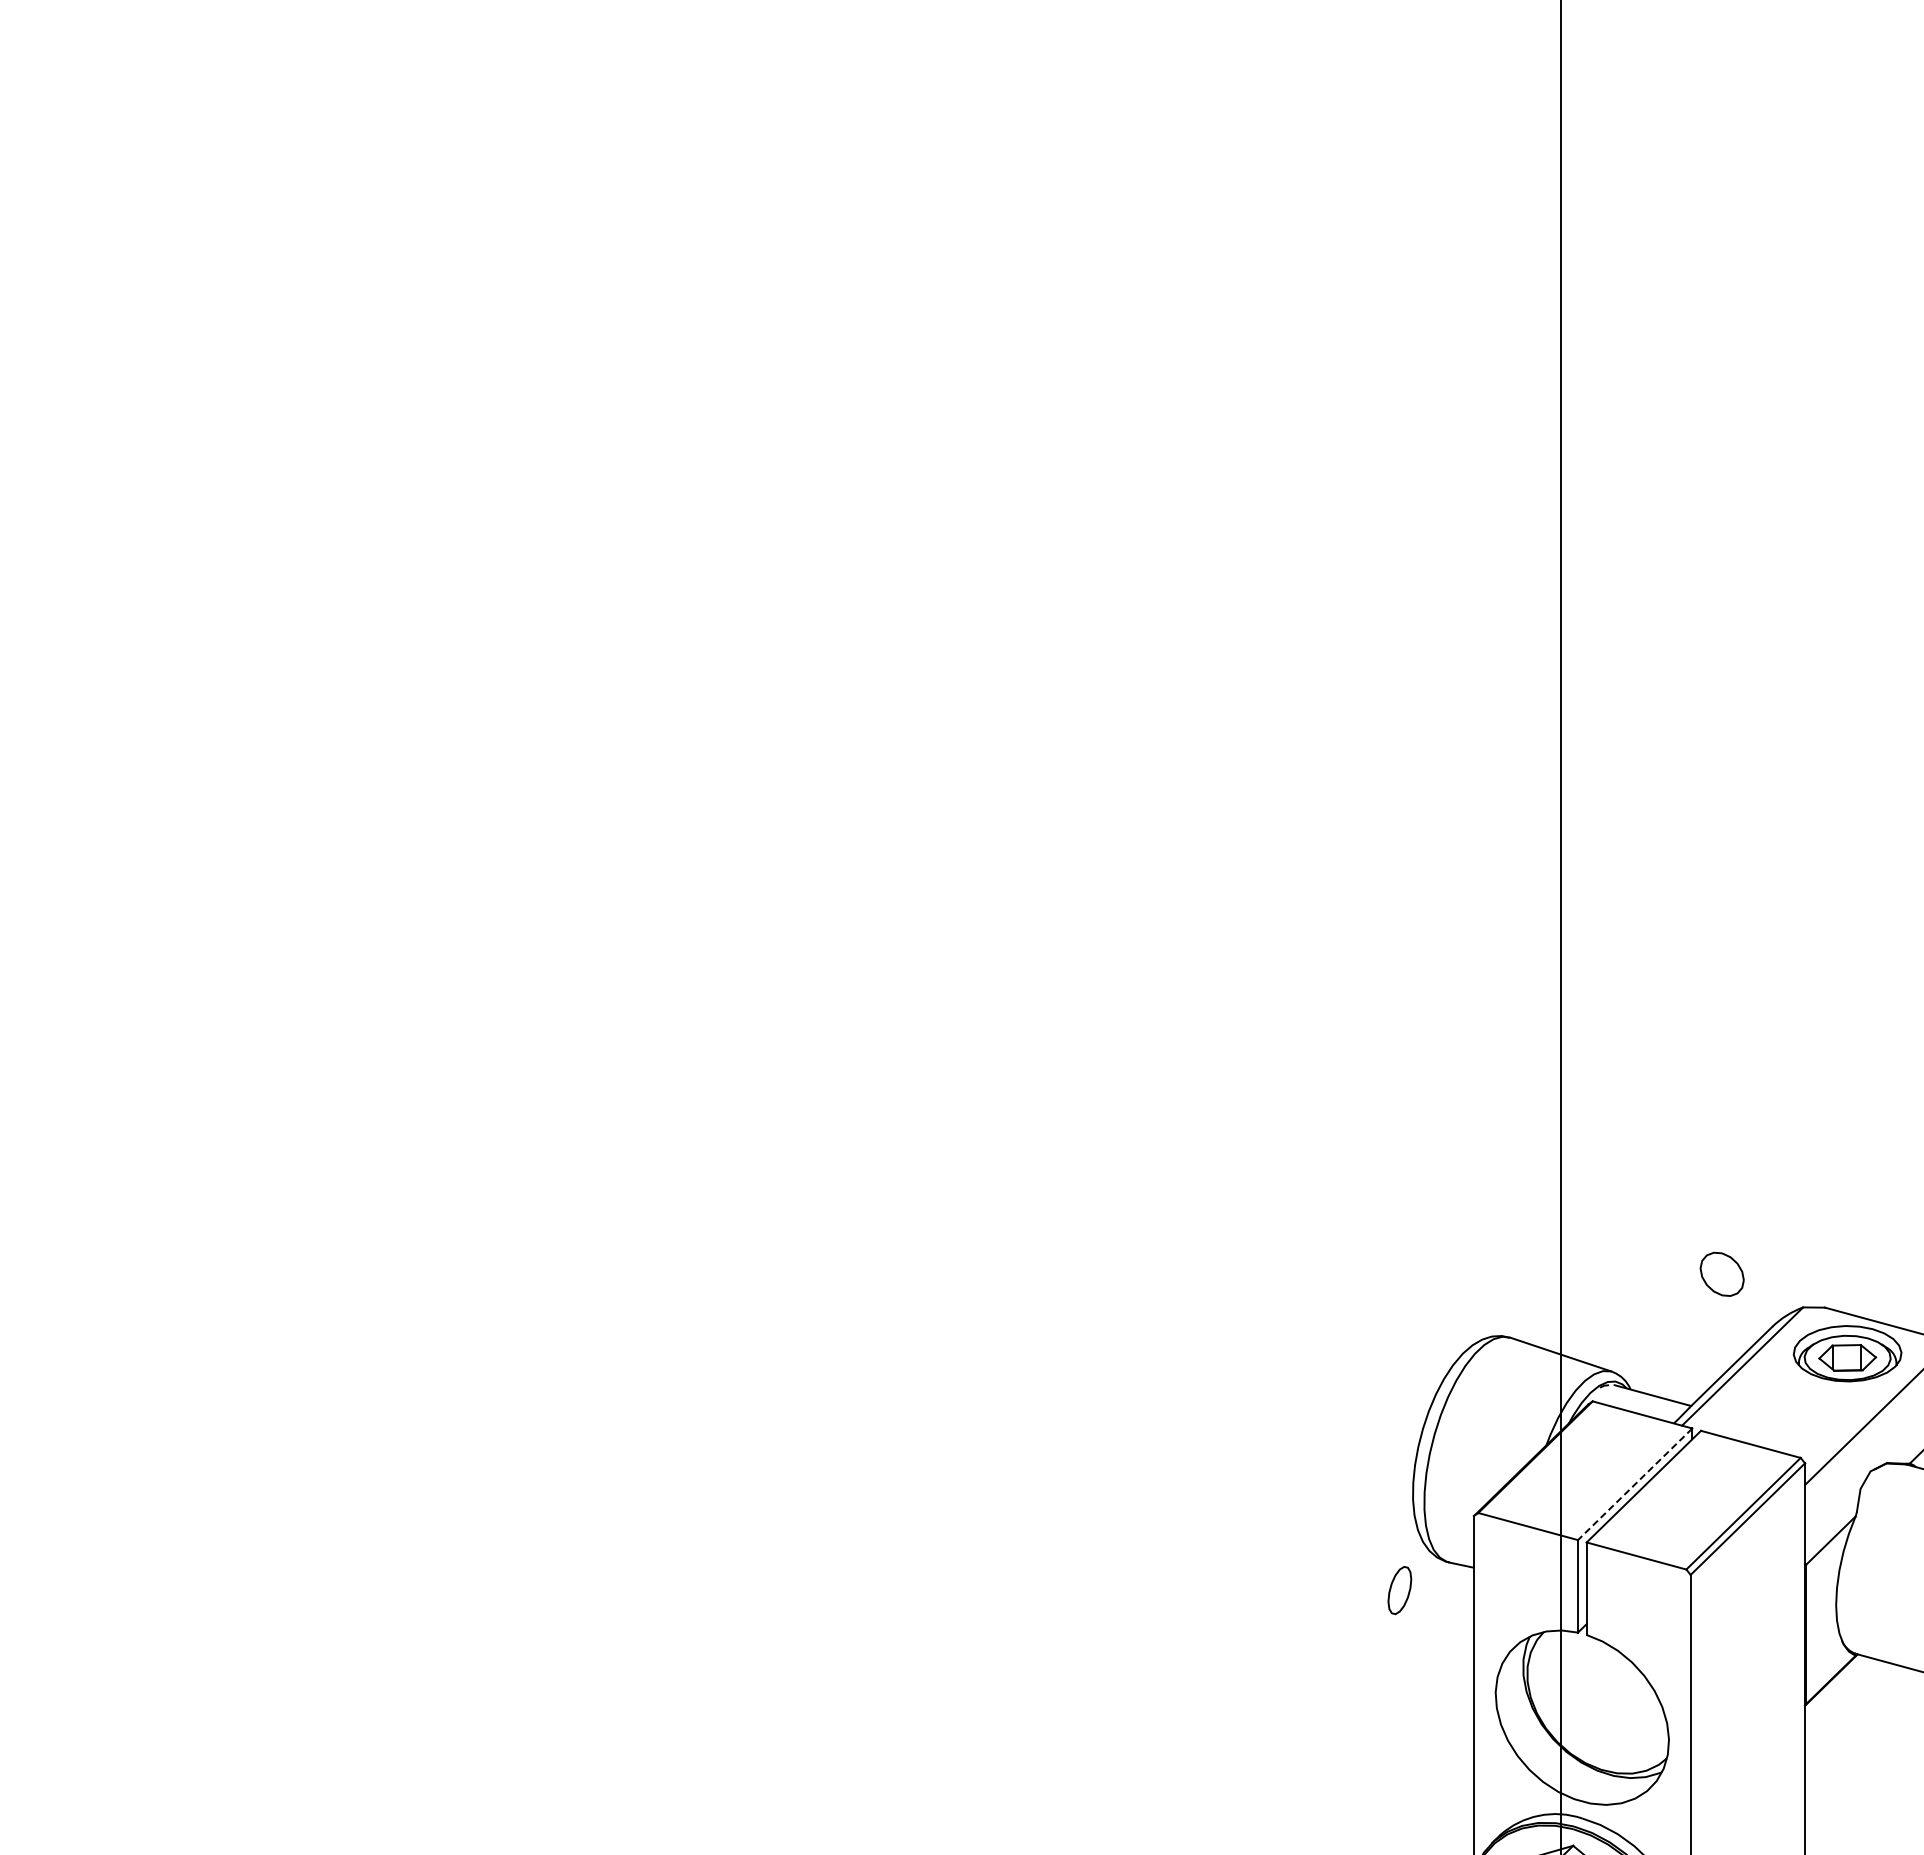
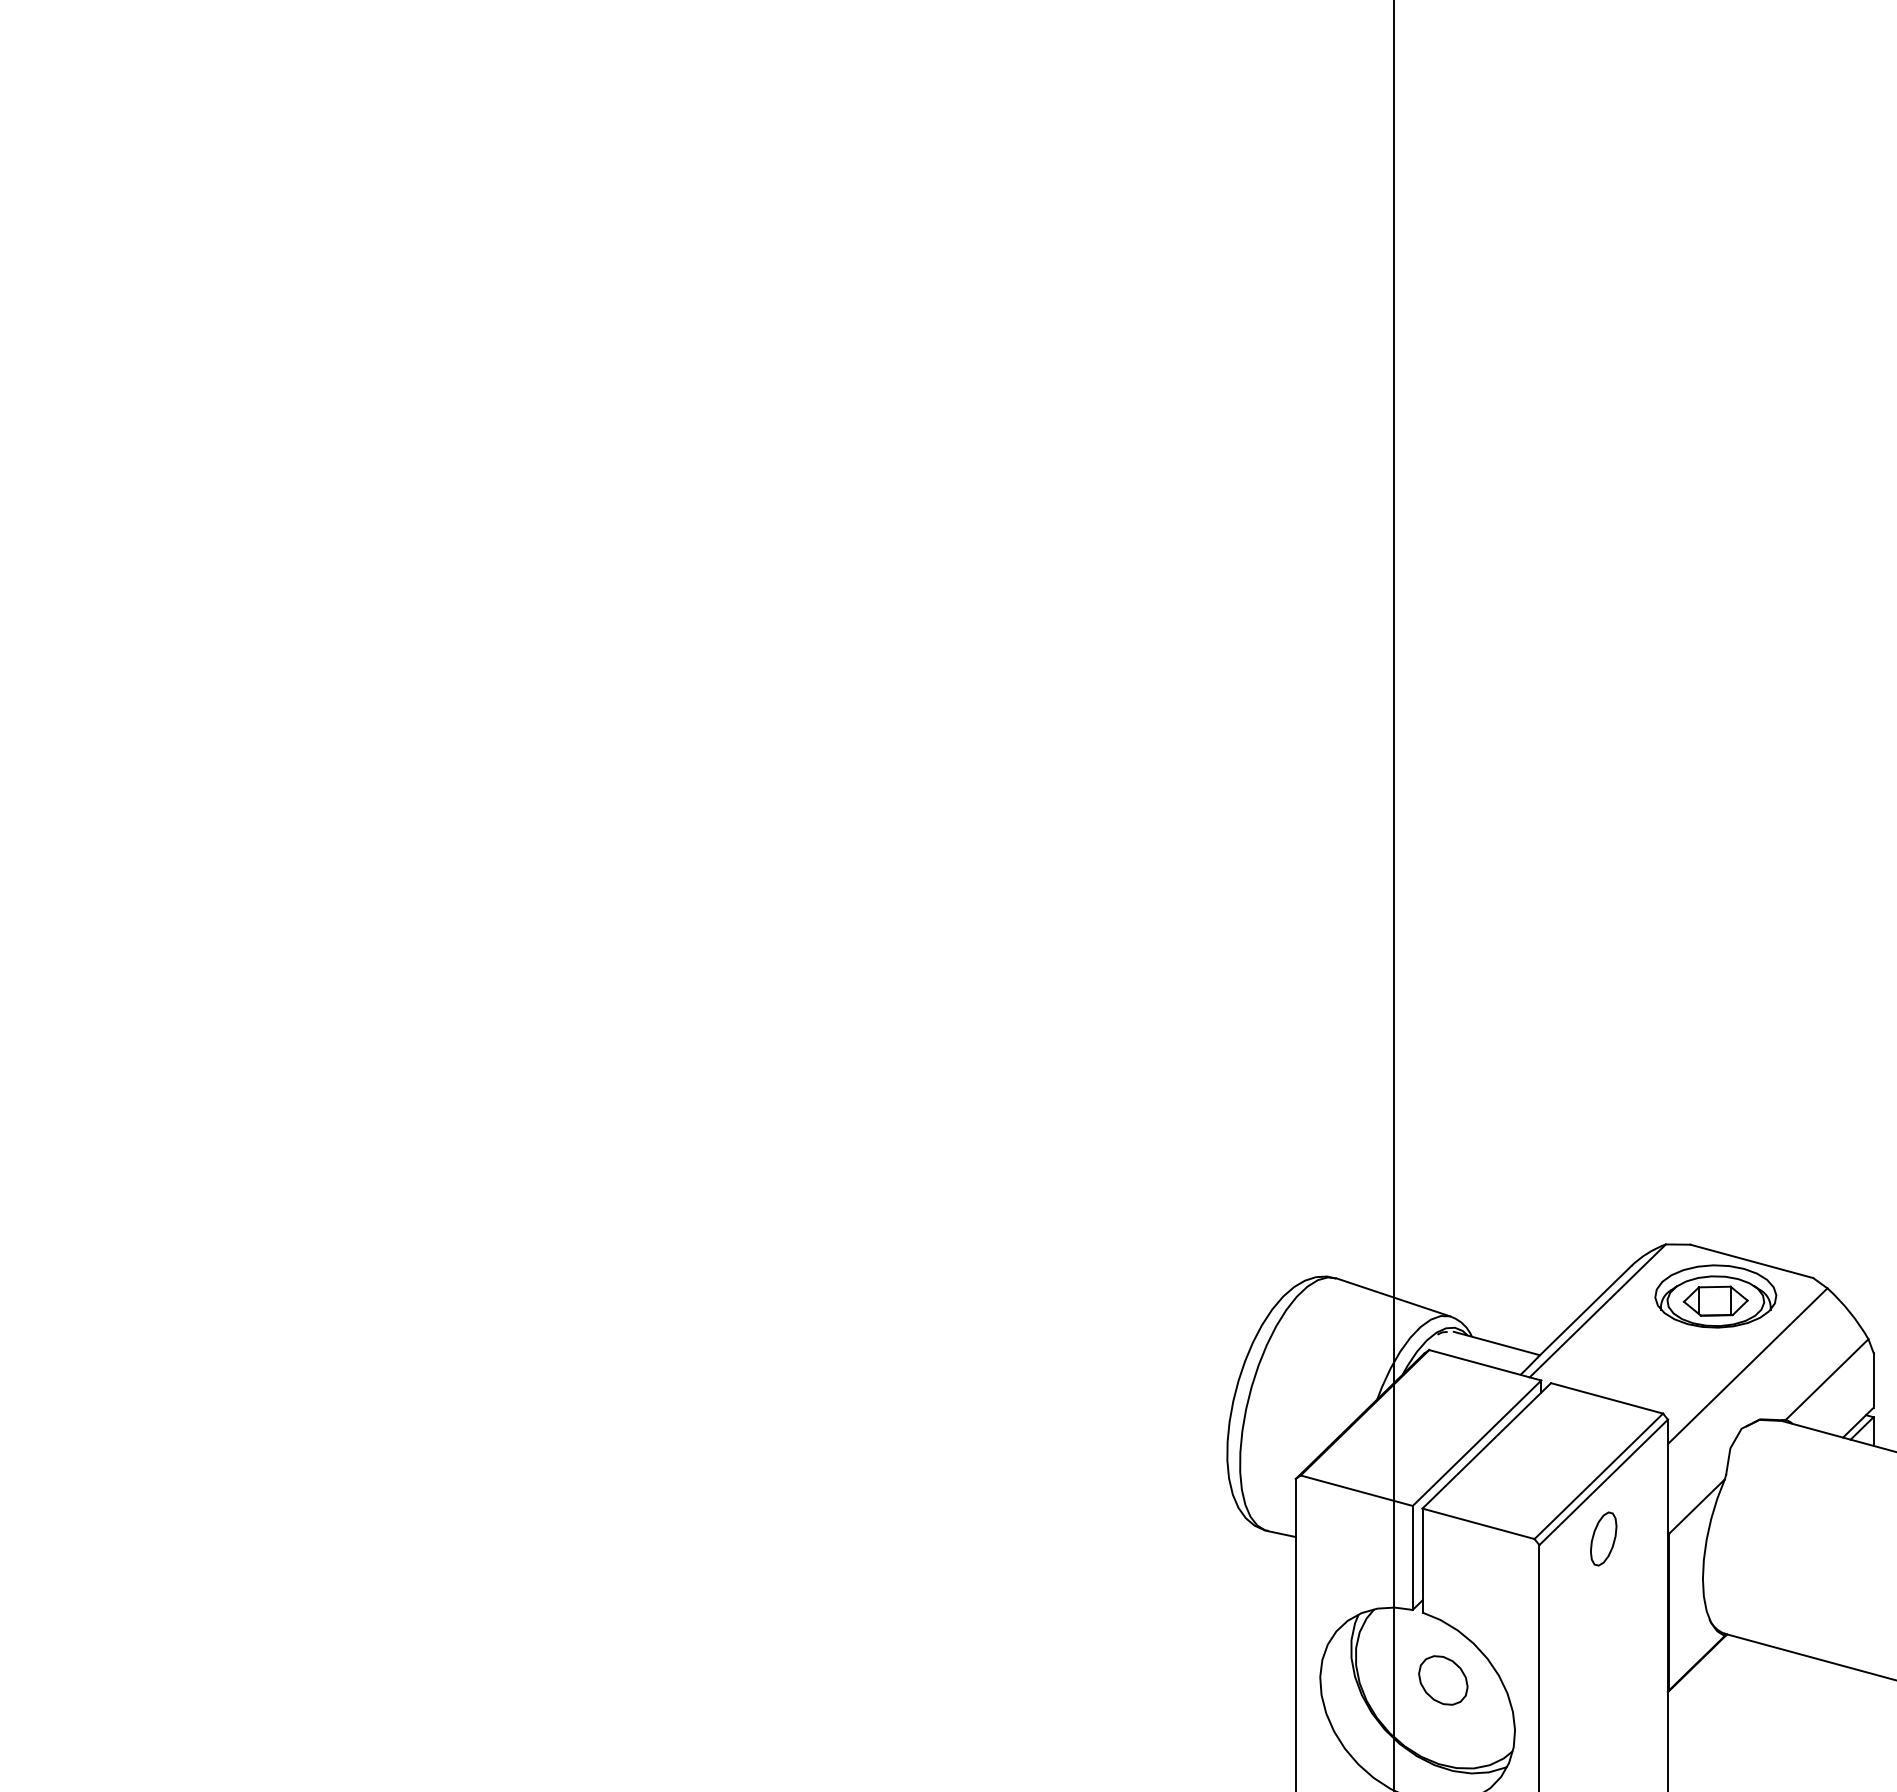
part: (1721, 1273) -> (1442, 1679), moved
line: (1635, 1484) -> (1477, 1443), dashed -> solid
part: (1399, 1590) -> (1603, 1539), moved

